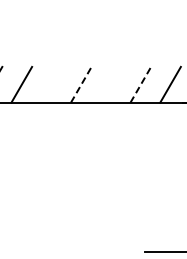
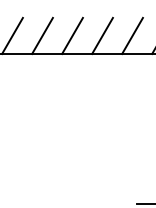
line: (51, 84) -> (42, 35), added
line: (81, 84) -> (72, 35), dashed -> solid
line: (110, 84) -> (101, 35), added
line: (140, 84) -> (132, 35), dashed -> solid

